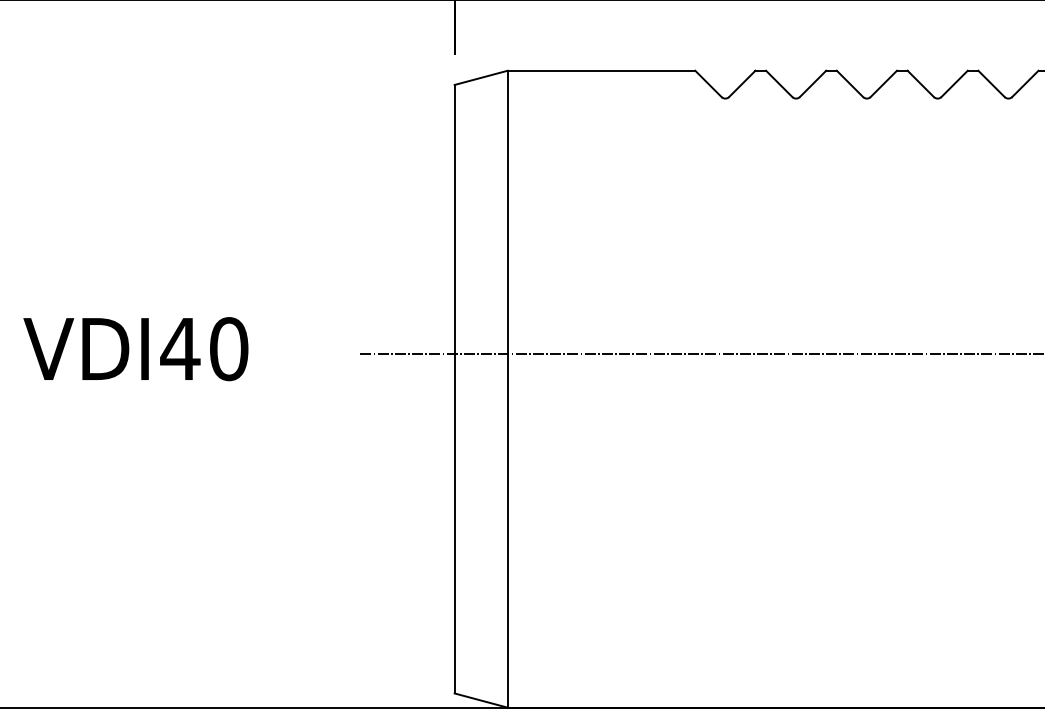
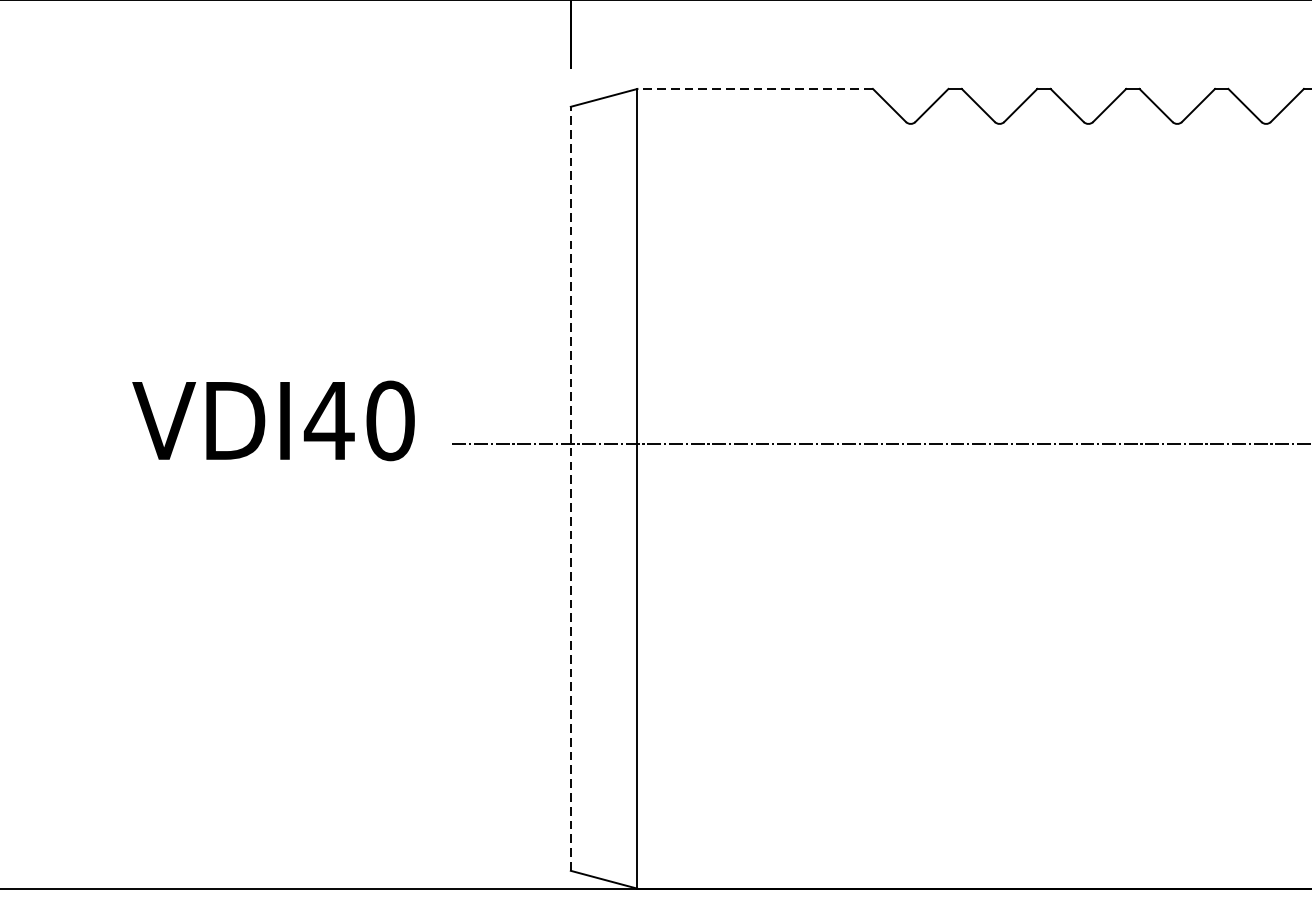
line: (601, 70) -> (755, 88), solid -> dashed
text: (135, 349) -> (273, 421), moved
line: (454, 388) -> (570, 487), solid -> dashed

